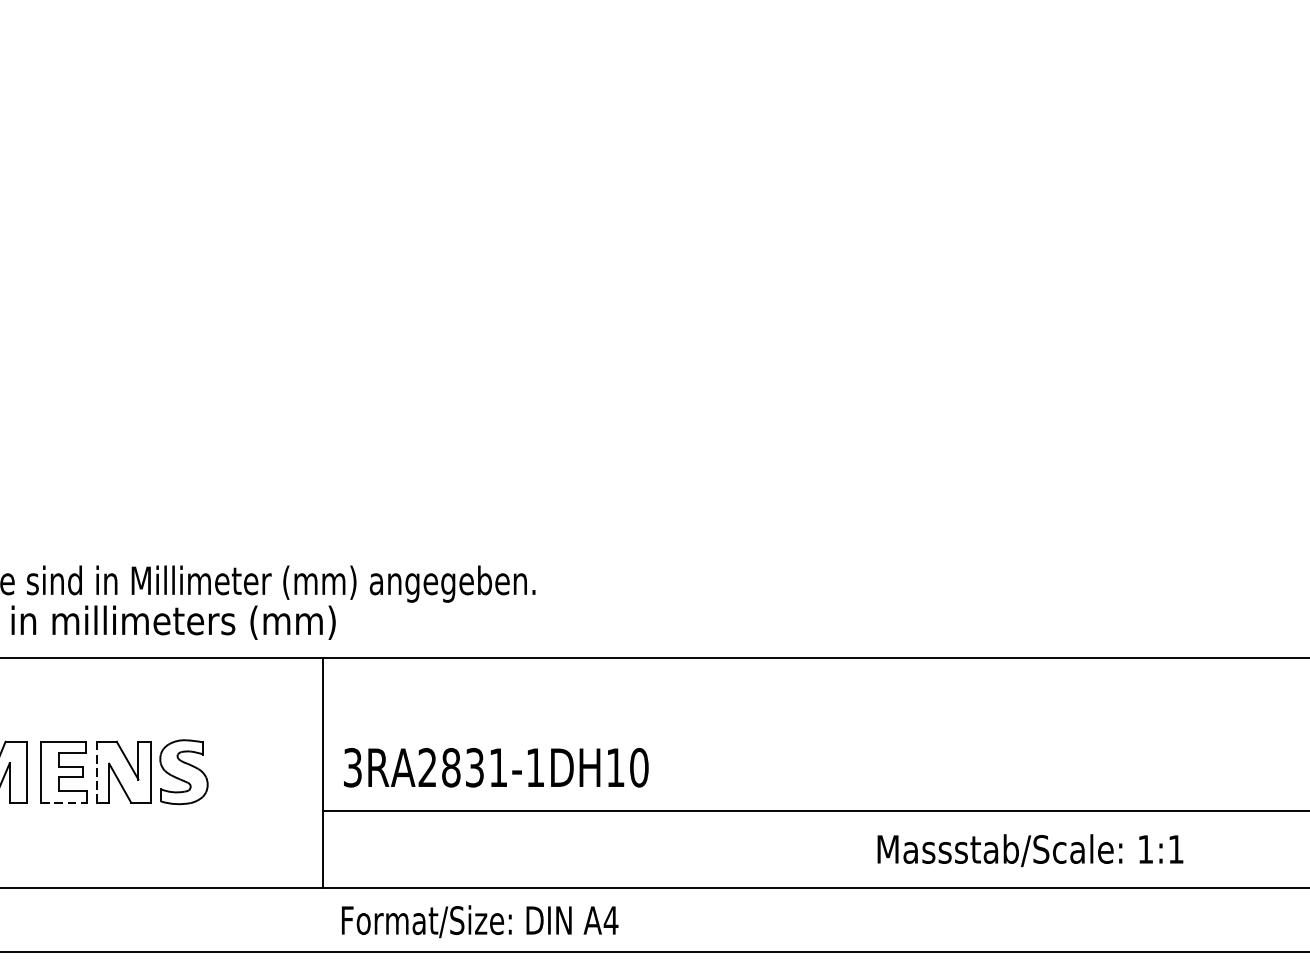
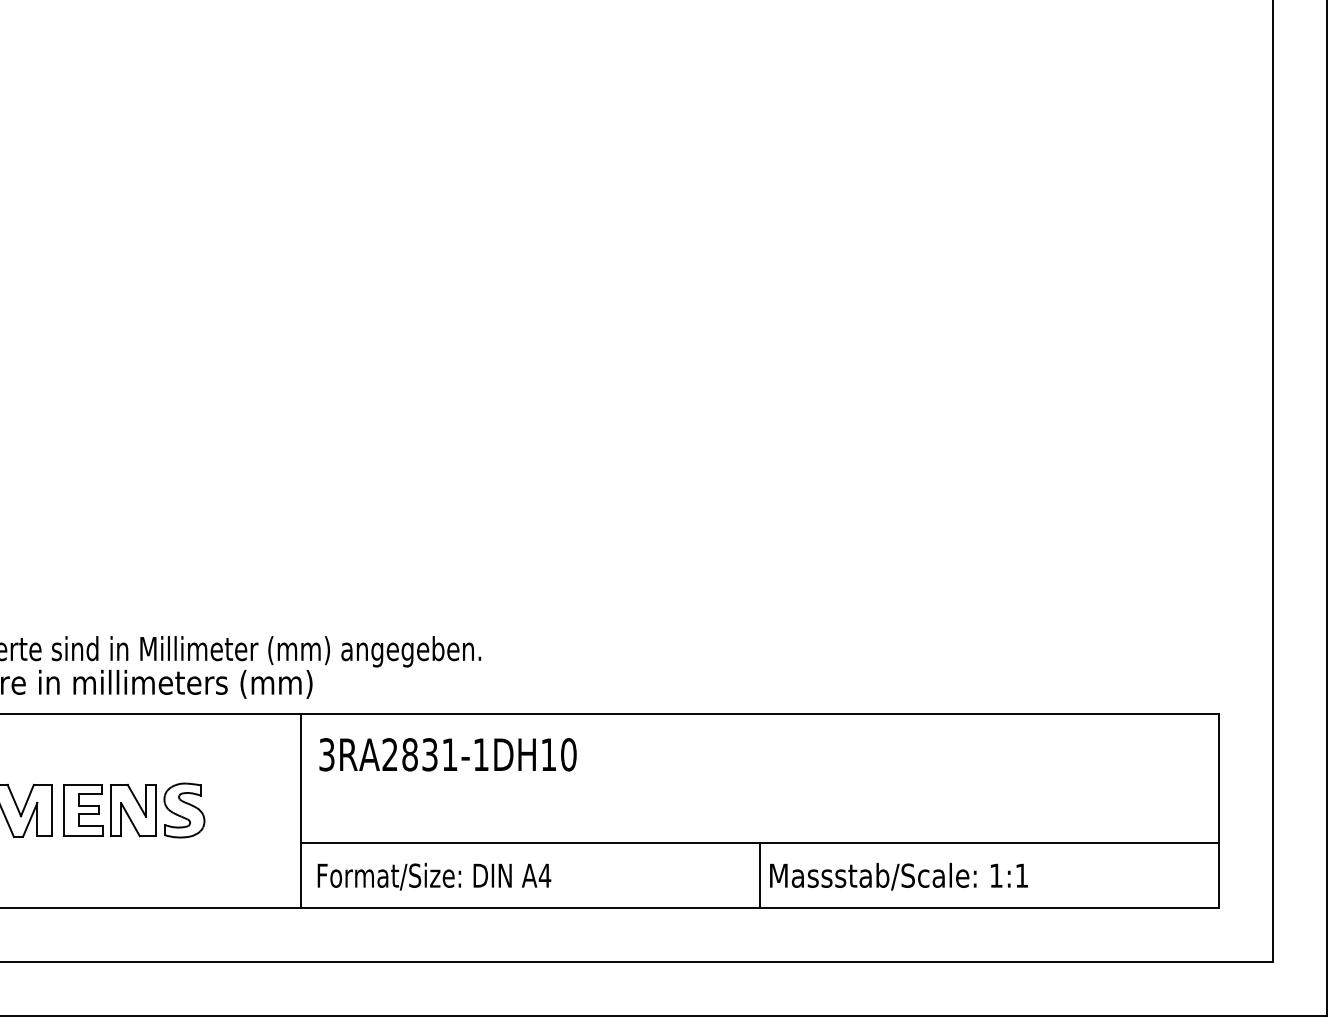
text: (495, 767) -> (447, 754), moved
line: (97, 772) -> (111, 810), dashed -> solid
line: (64, 802) -> (83, 836), dashed -> solid
line: (866, 849) -> (760, 875), added
text: (480, 921) -> (434, 876), moved

